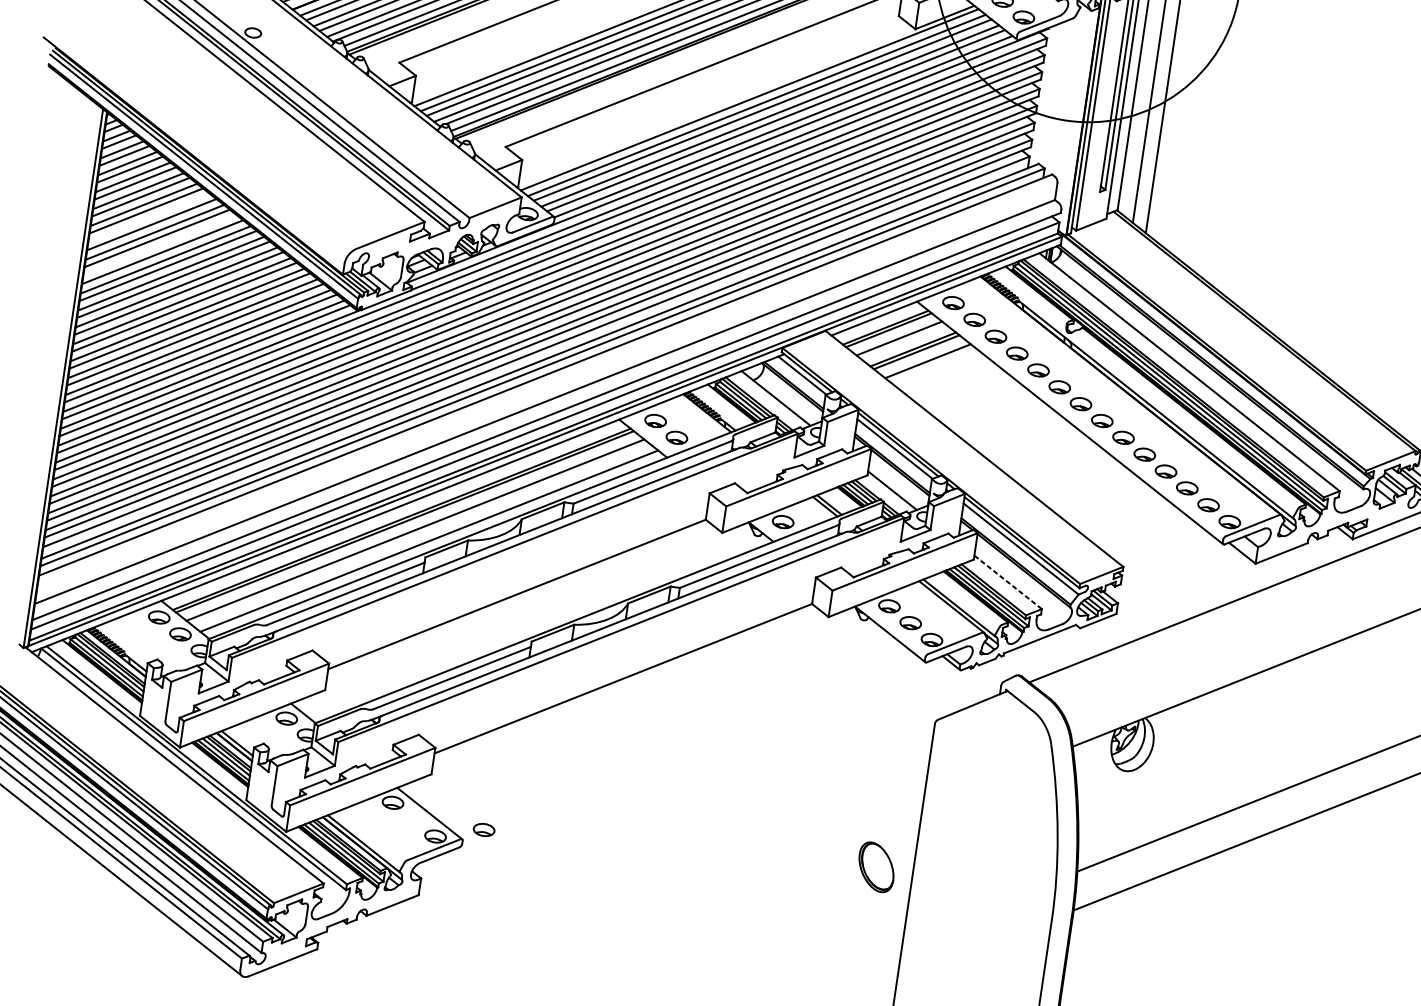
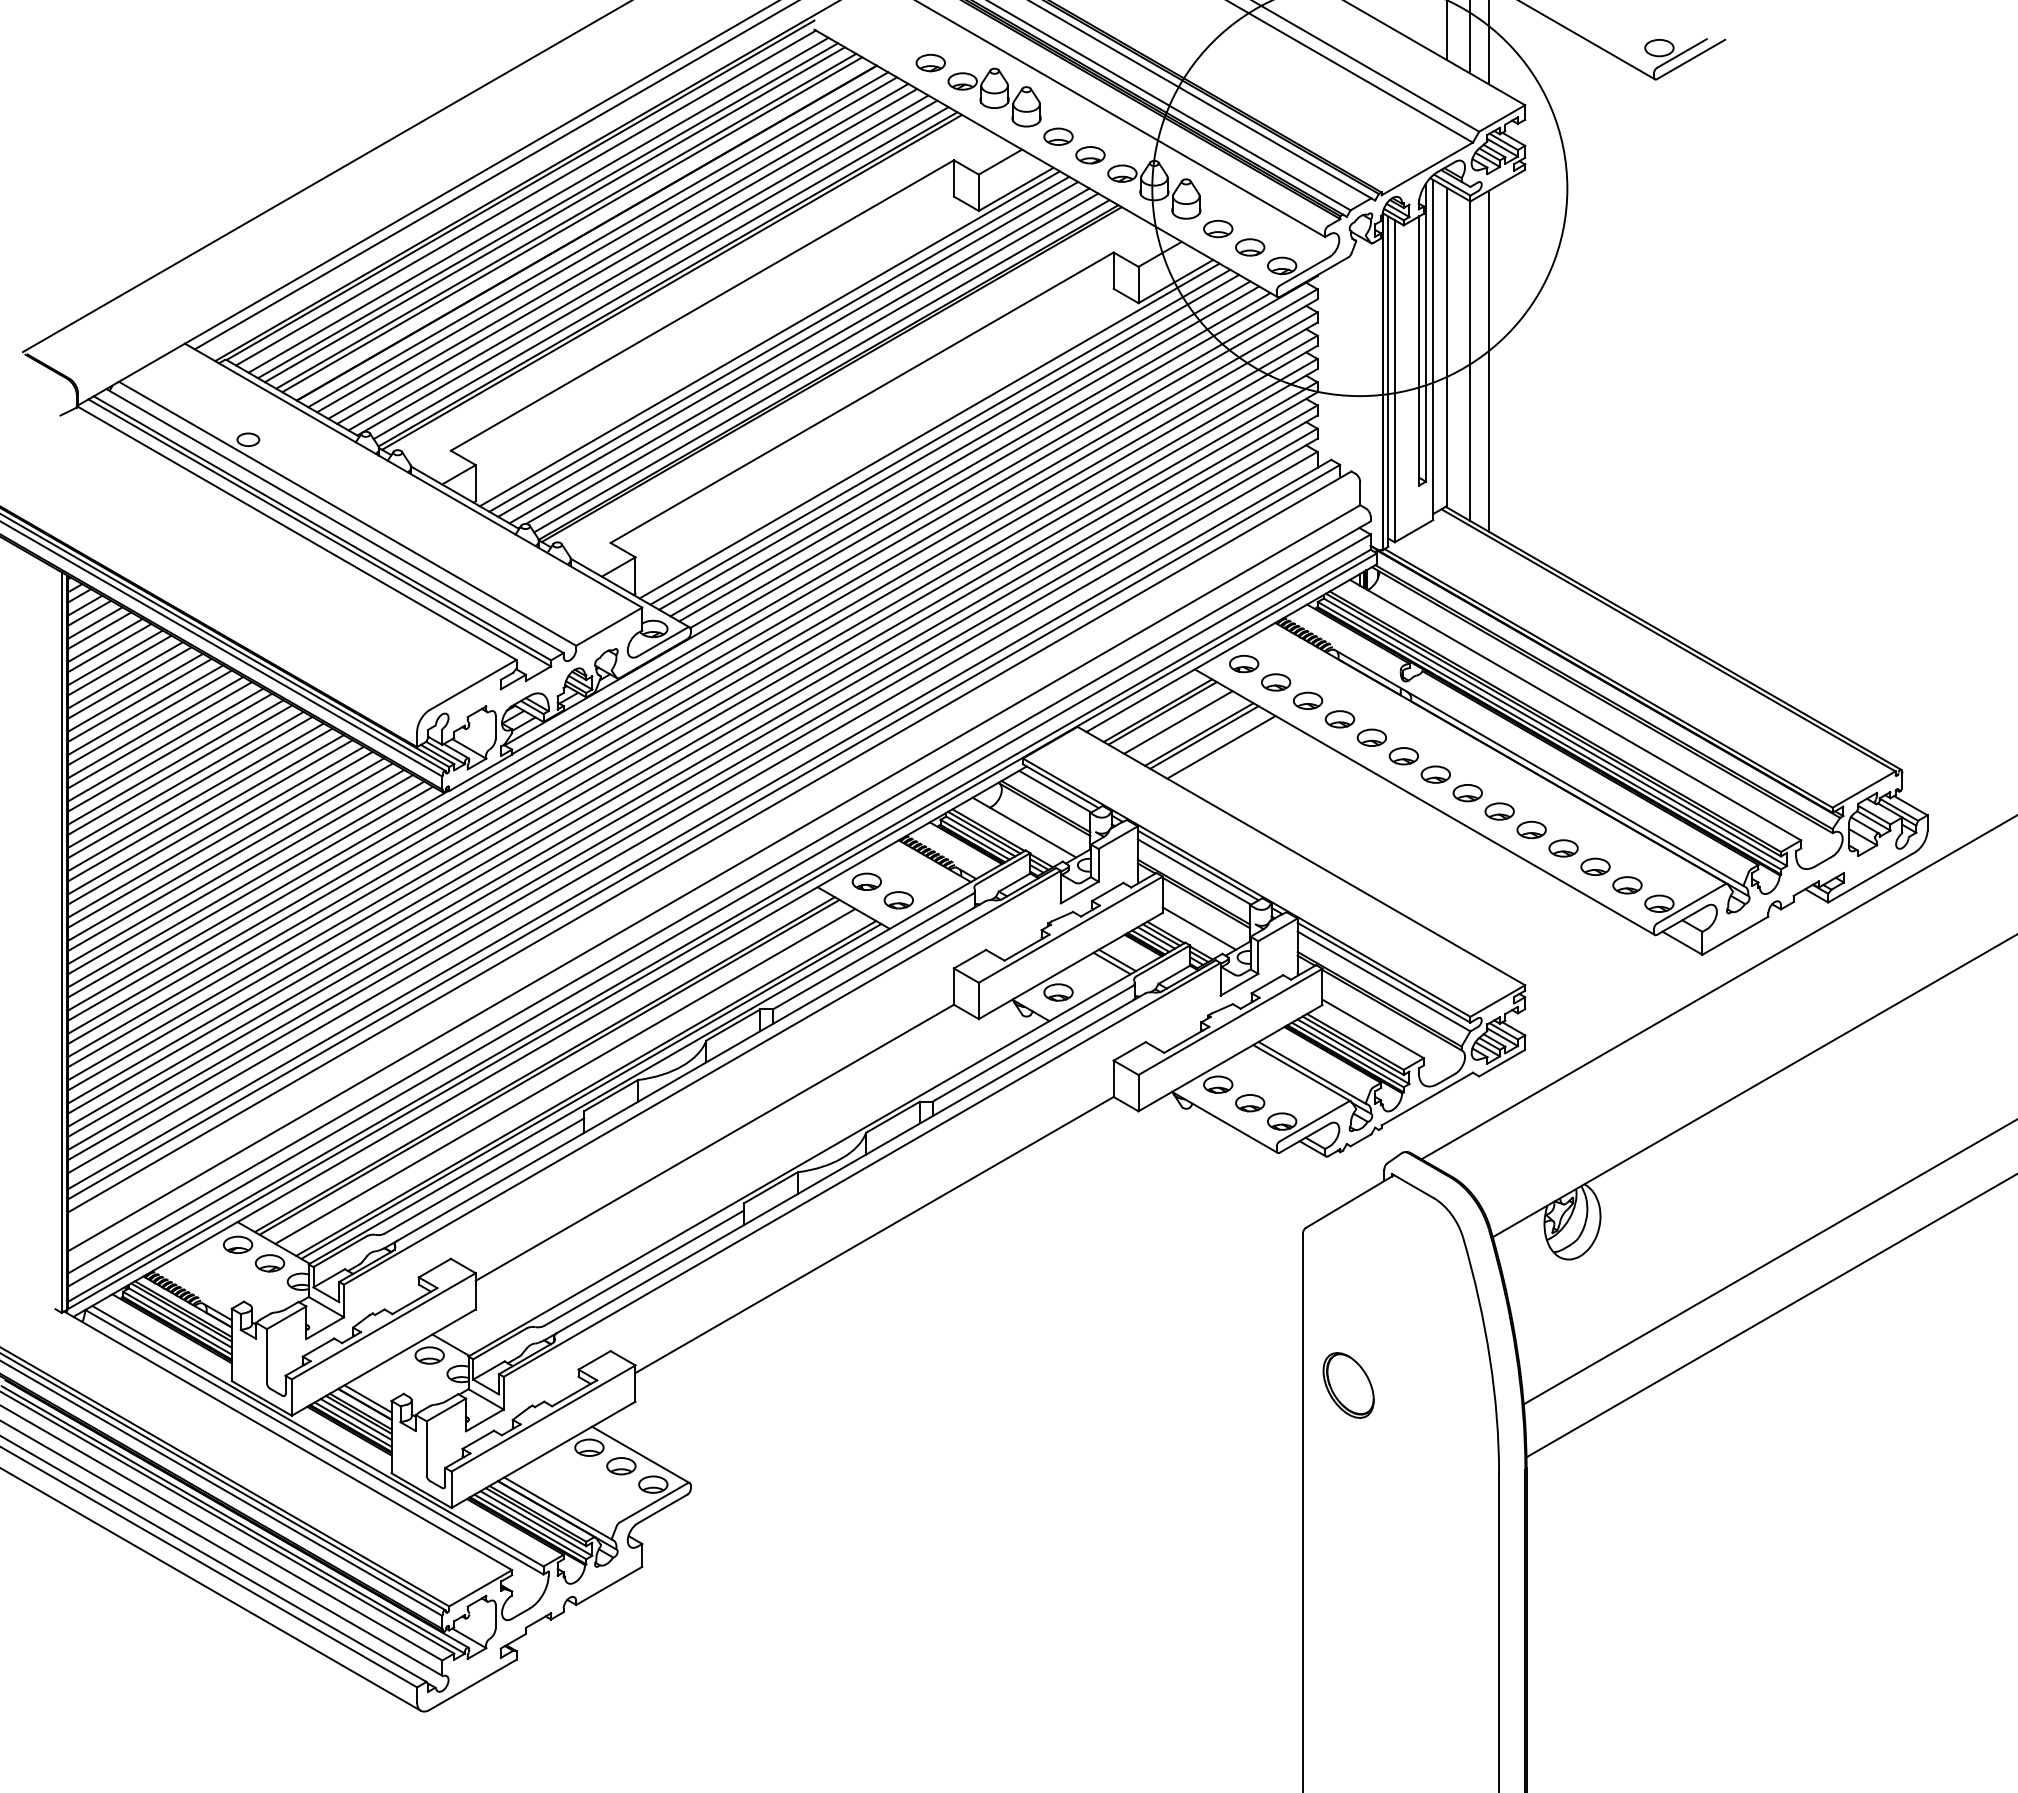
line: (149, 218) -> (145, 709), added
line: (160, 245) -> (165, 744), added
line: (432, 543) -> (591, 1091), added
line: (1008, 582) -> (1373, 1028), dashed -> solid
part: (484, 830) -> (621, 1466), moved
part: (876, 867) -> (1348, 1385), moved

